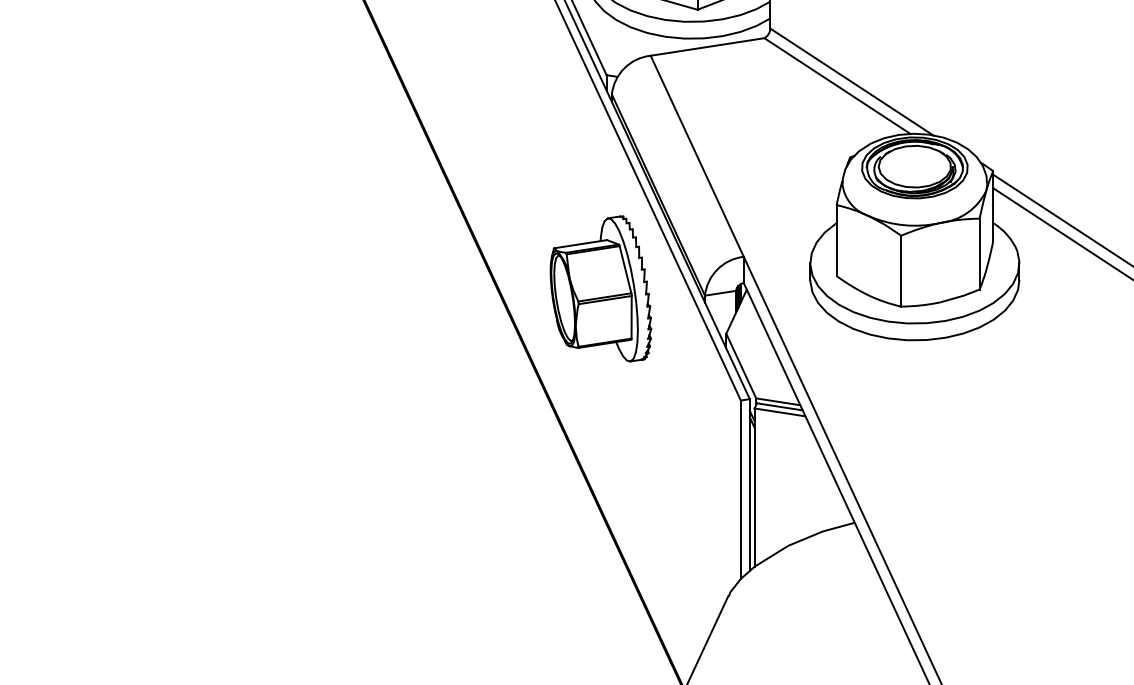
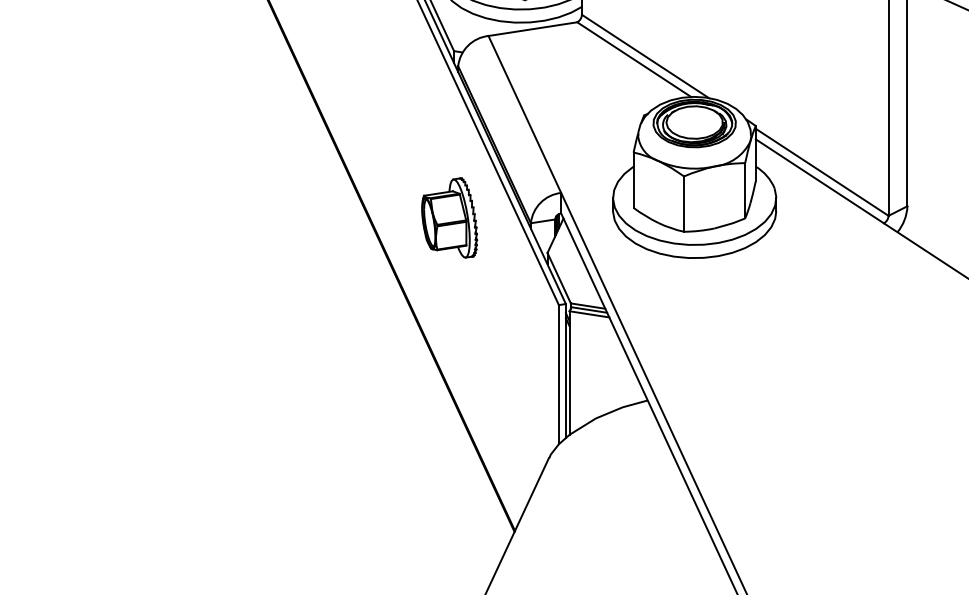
part: (600, 288) -> (449, 217), size x0.7

